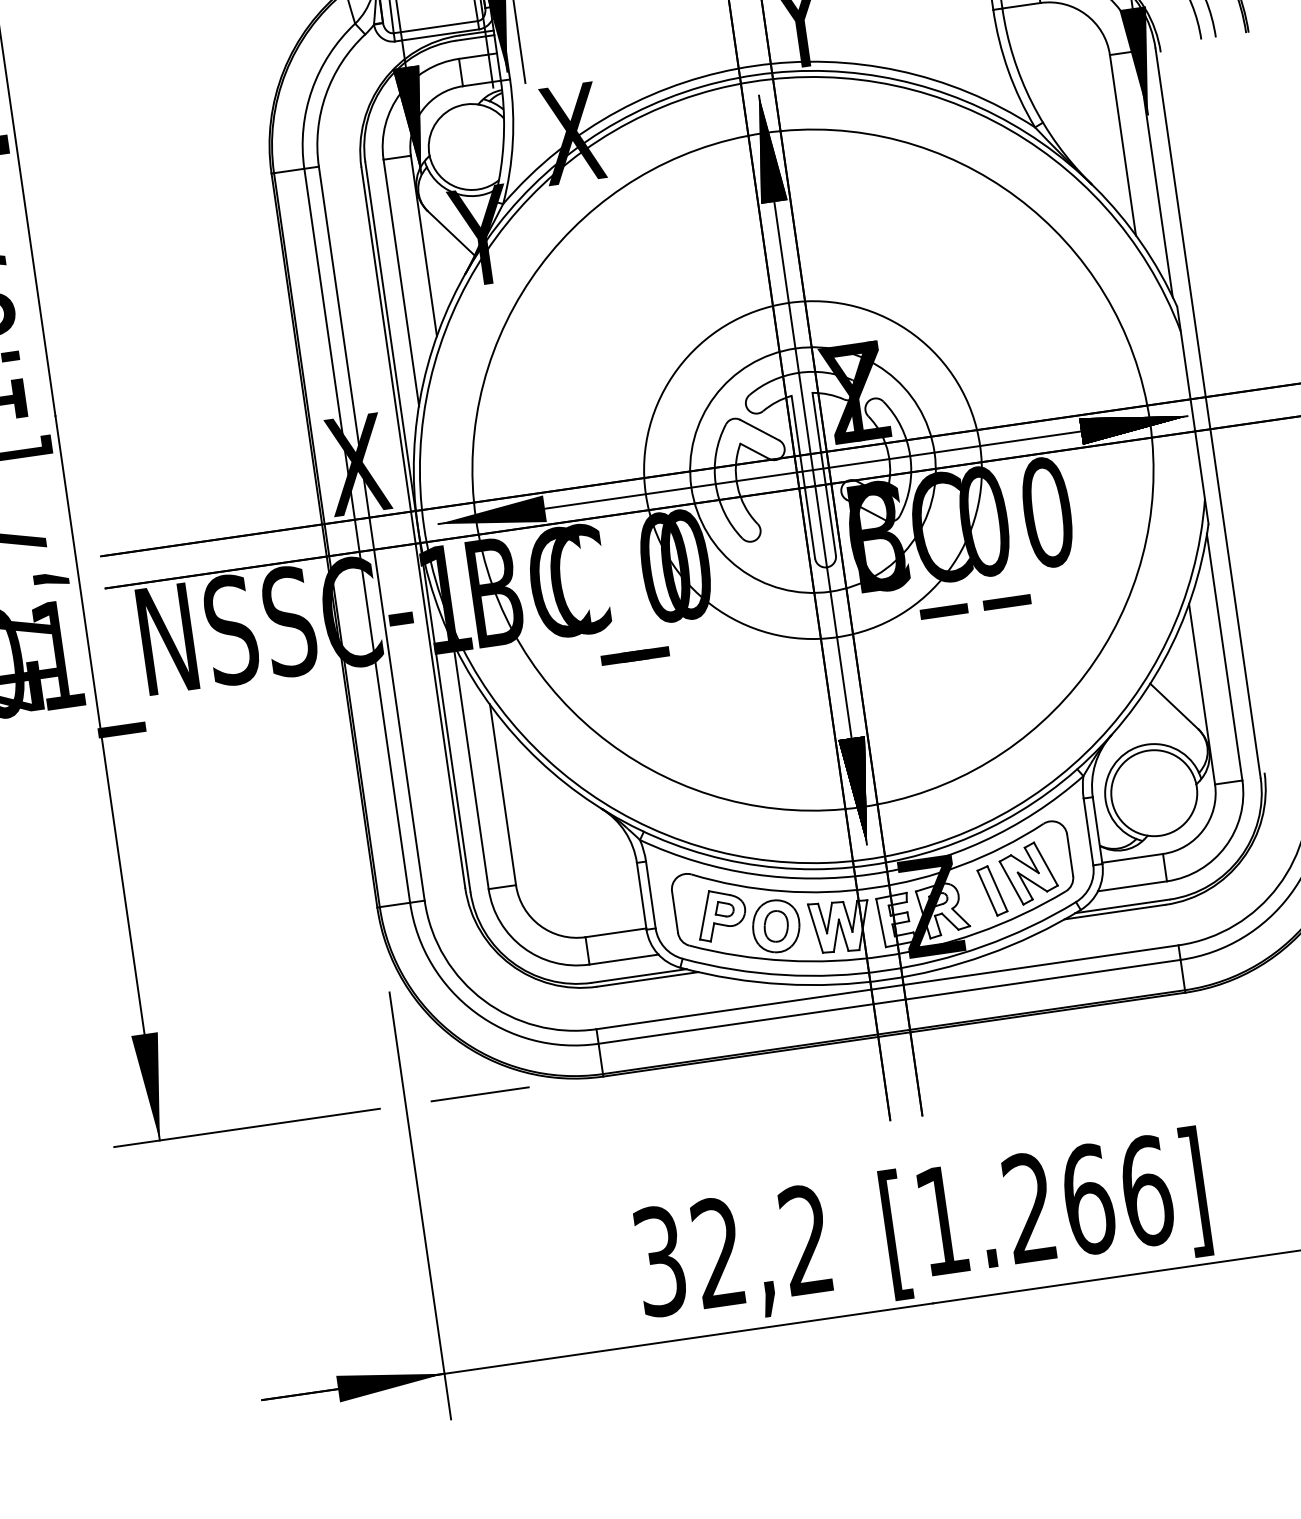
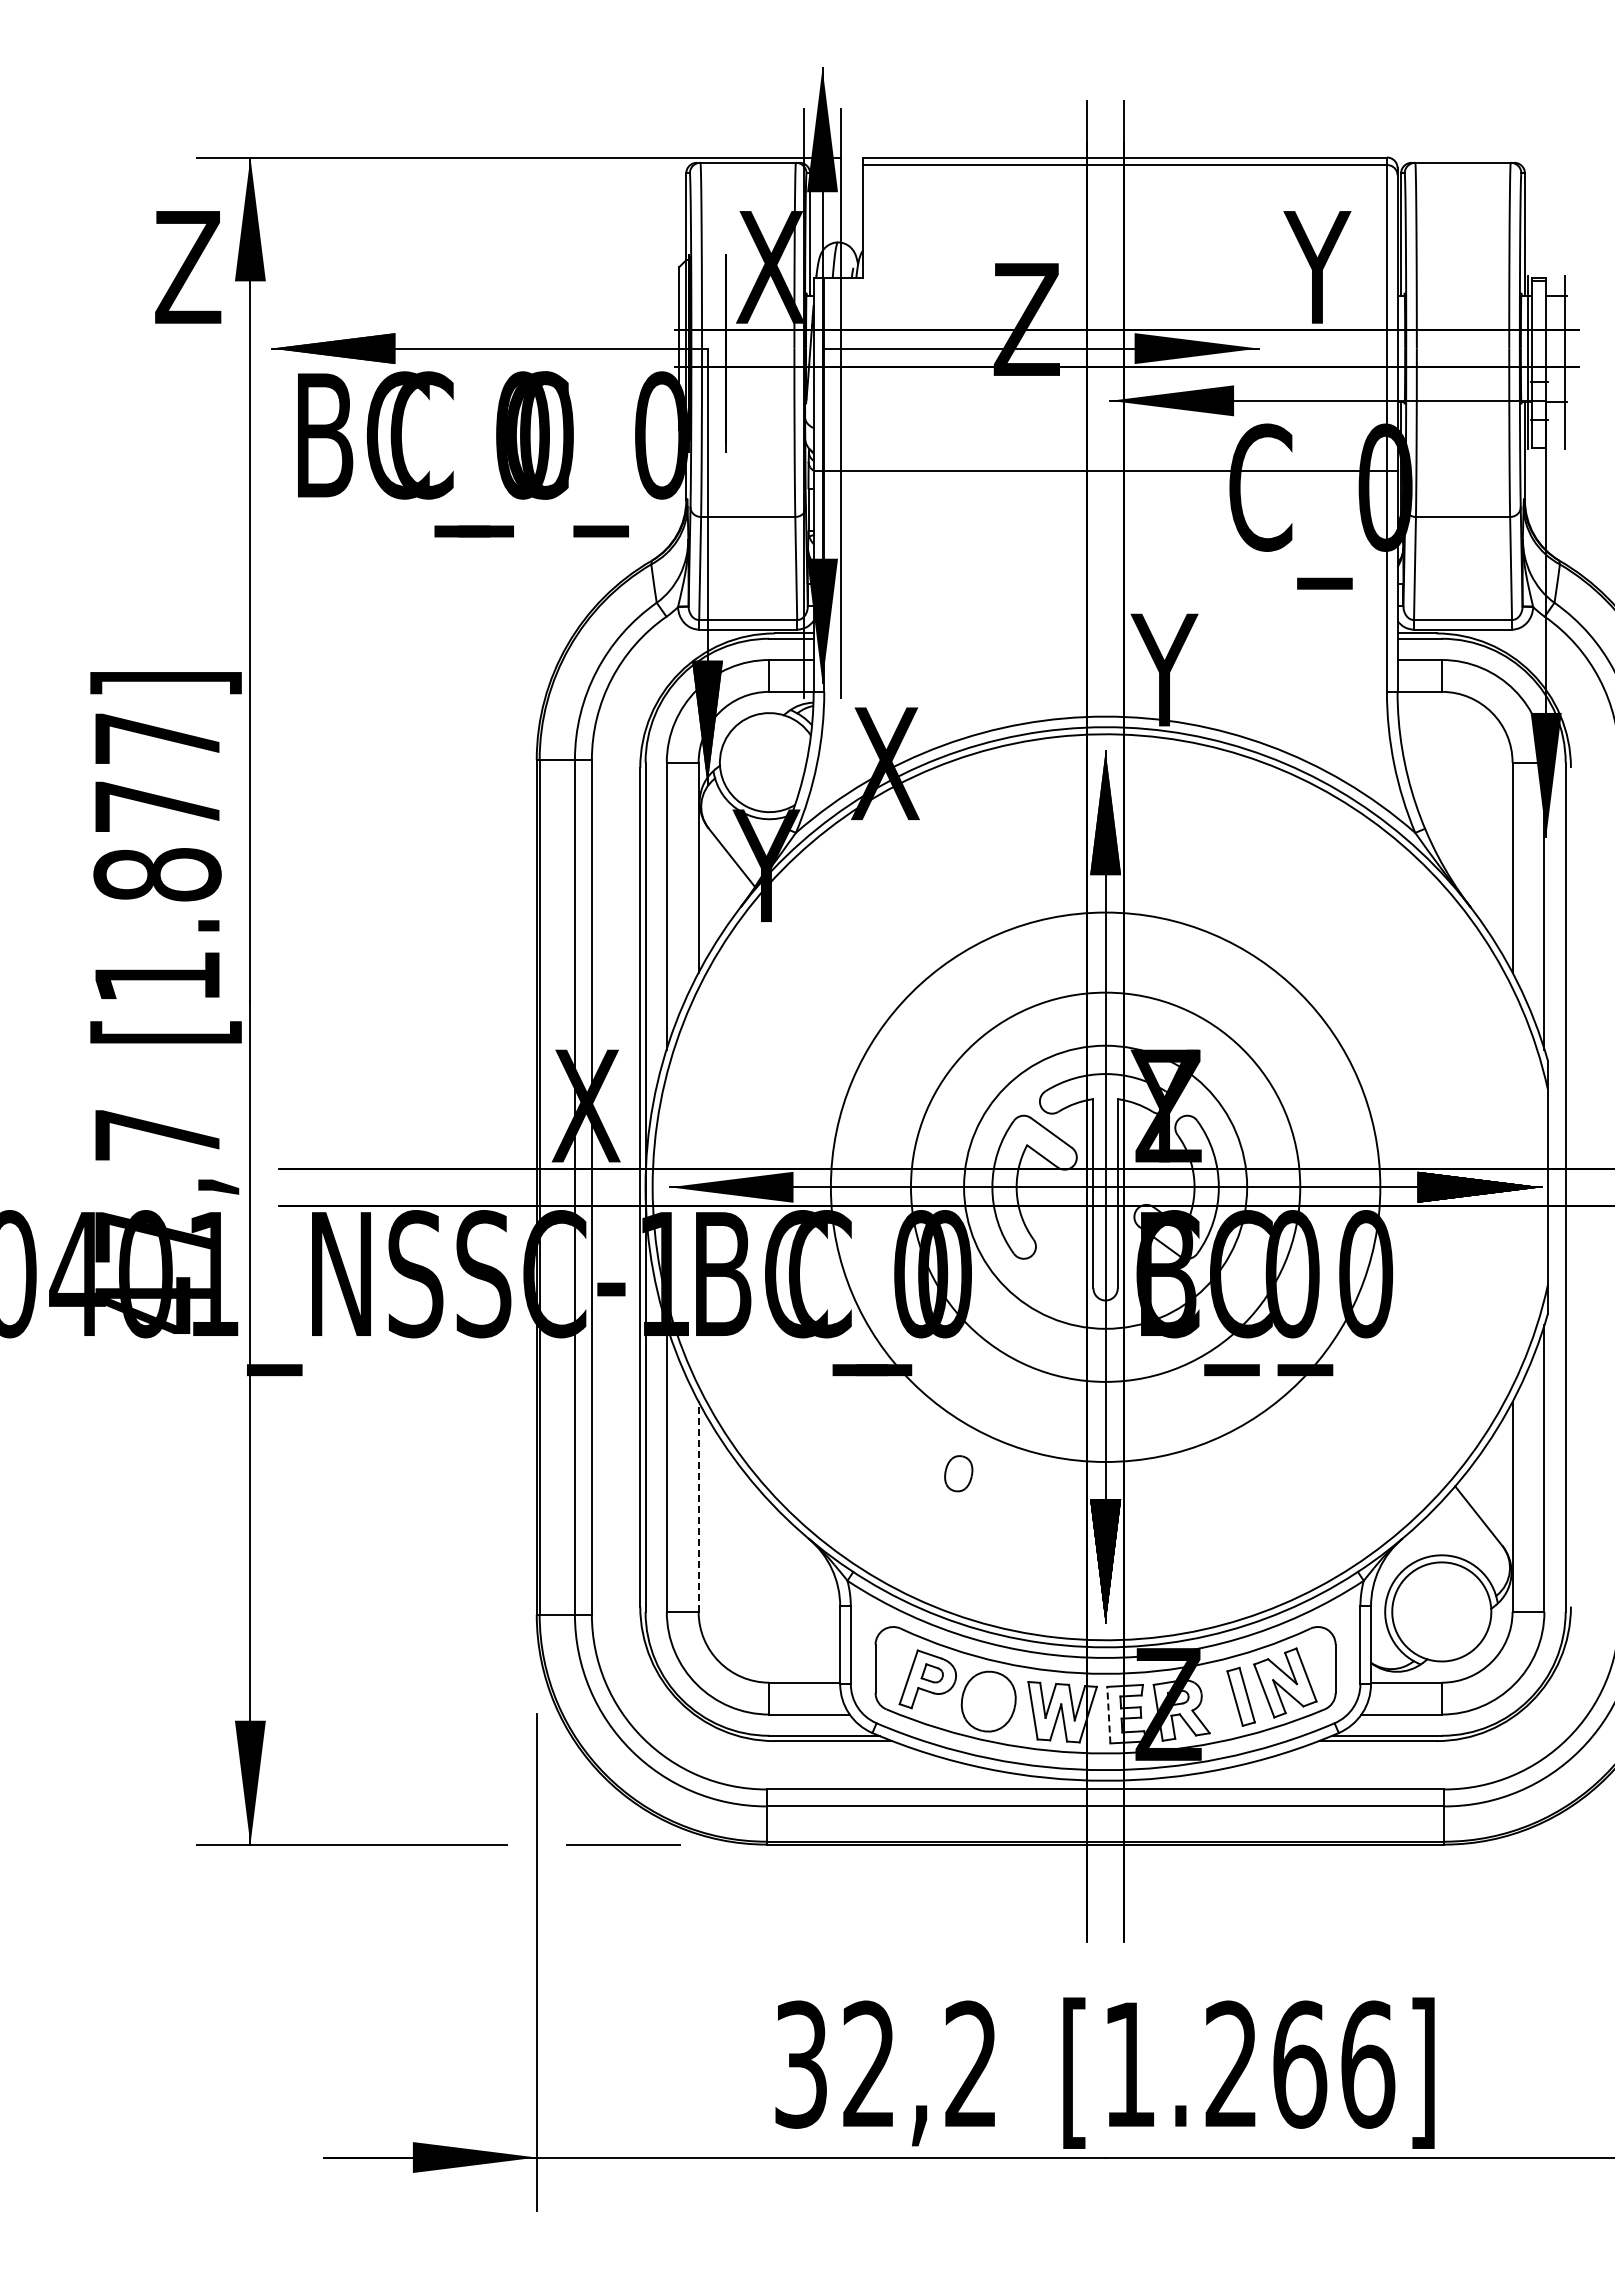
circle: (812, 469) -> (1105, 1186), size x0.7
line: (502, 794) -> (698, 1506), solid -> dashed
line: (880, 922) -> (1108, 1714), solid -> dashed
part: (776, 926) -> (958, 1473), moved

